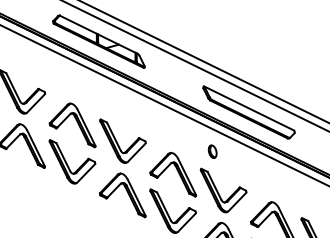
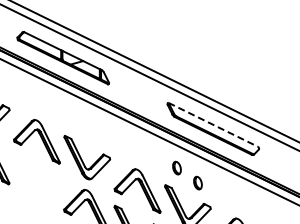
line: (249, 108) -> (213, 124), solid -> dashed
part: (72, 161) -> (36, 177), removed
part: (233, 166) -> (197, 182), added

